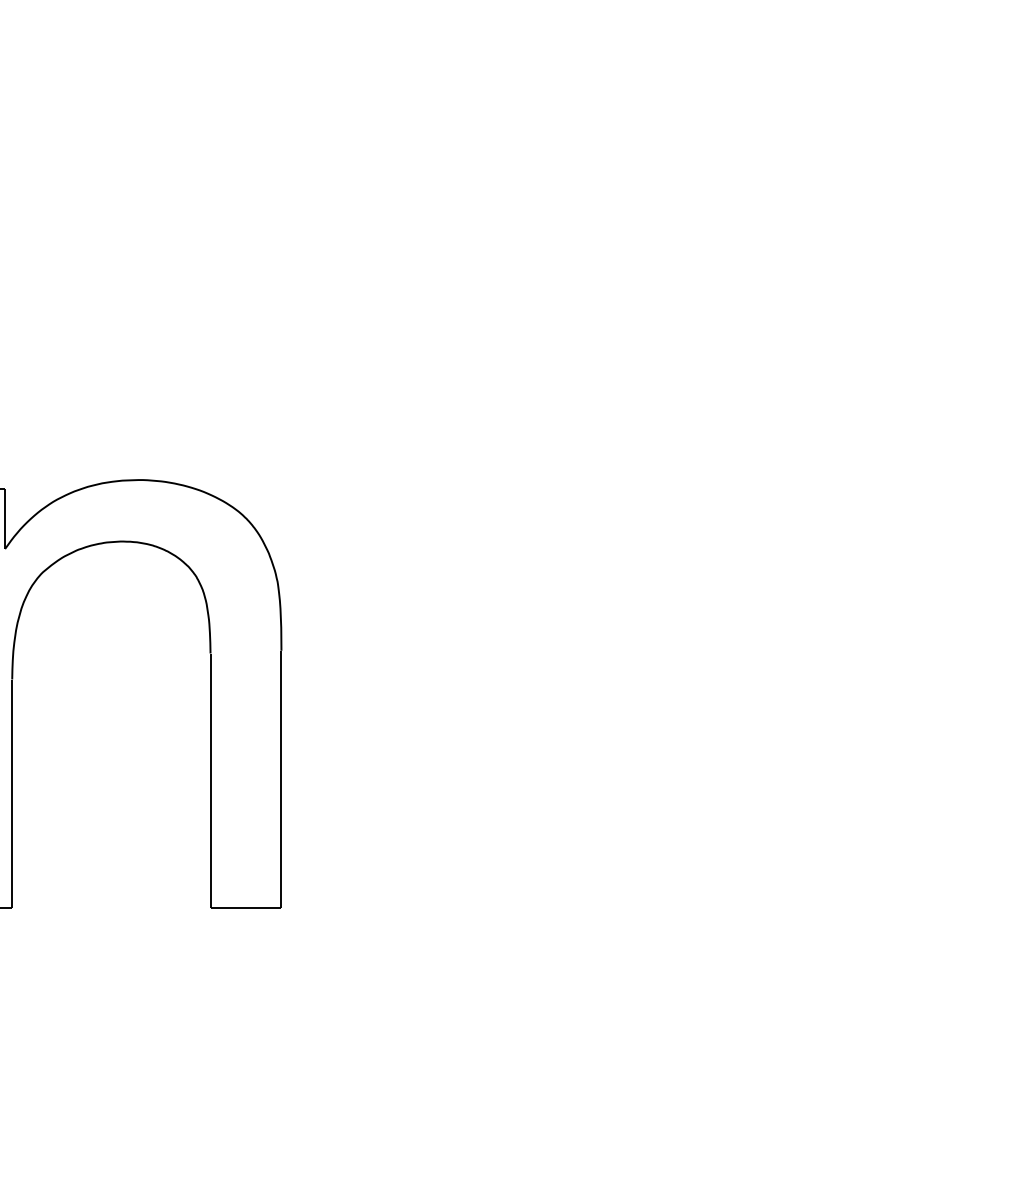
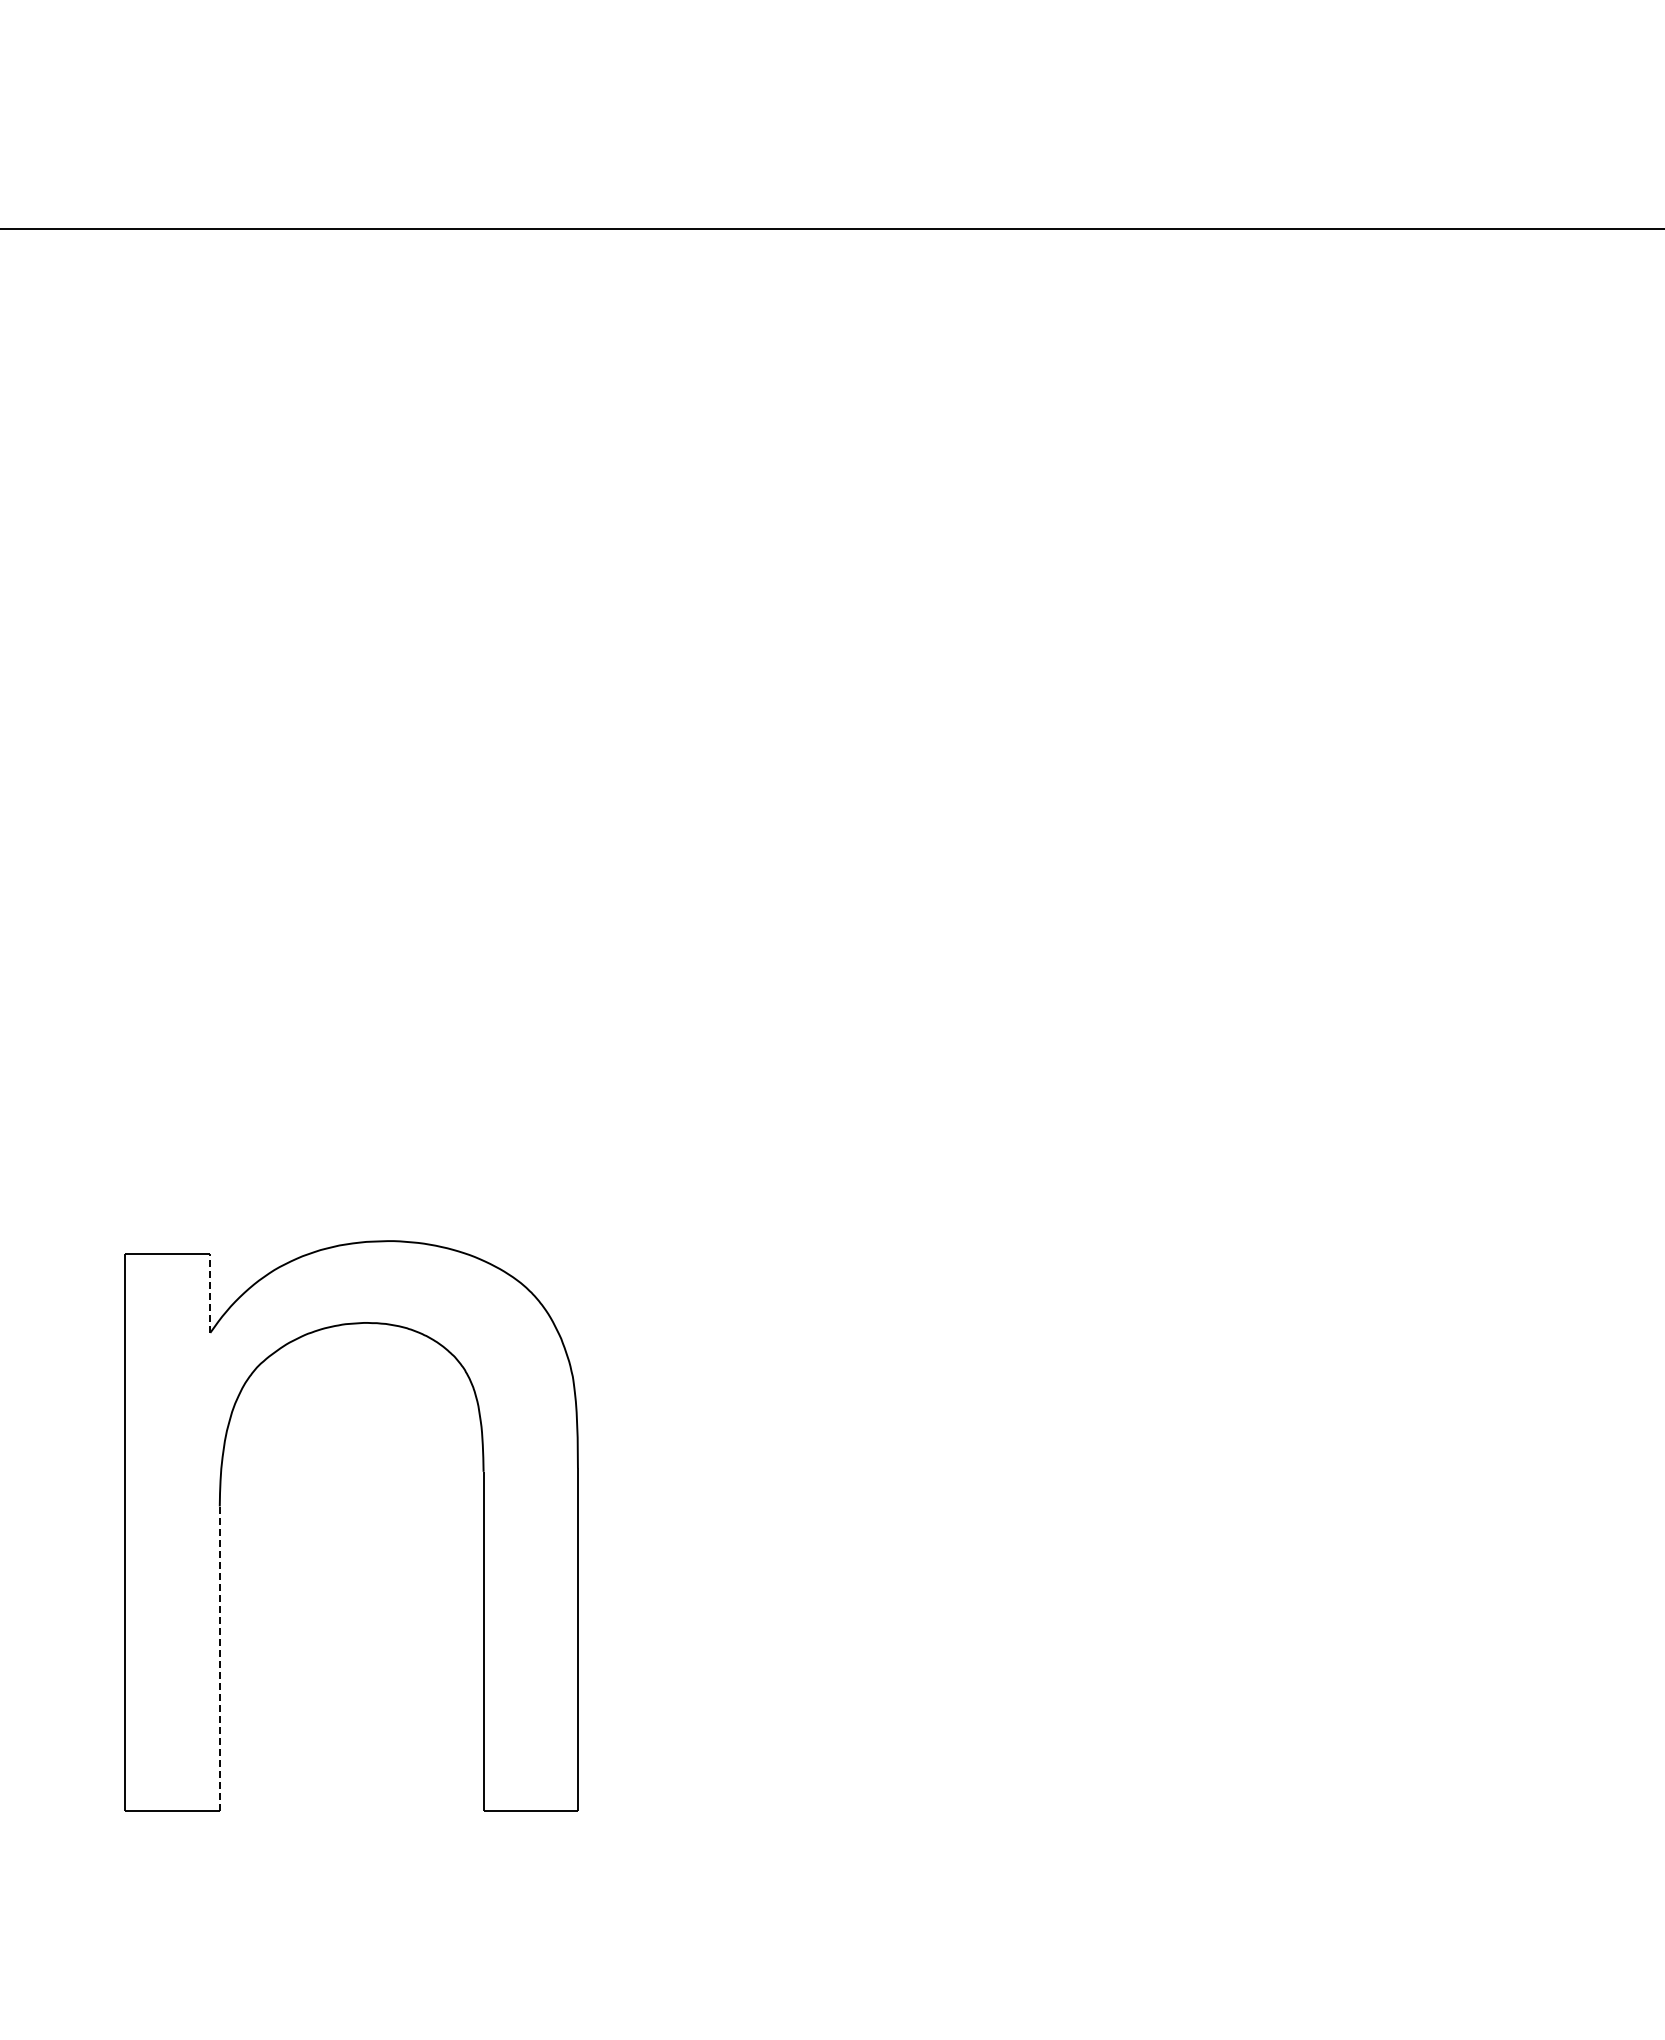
line: (5, 519) -> (210, 1293), solid -> dashed
line: (12, 793) -> (219, 1658), solid -> dashed

